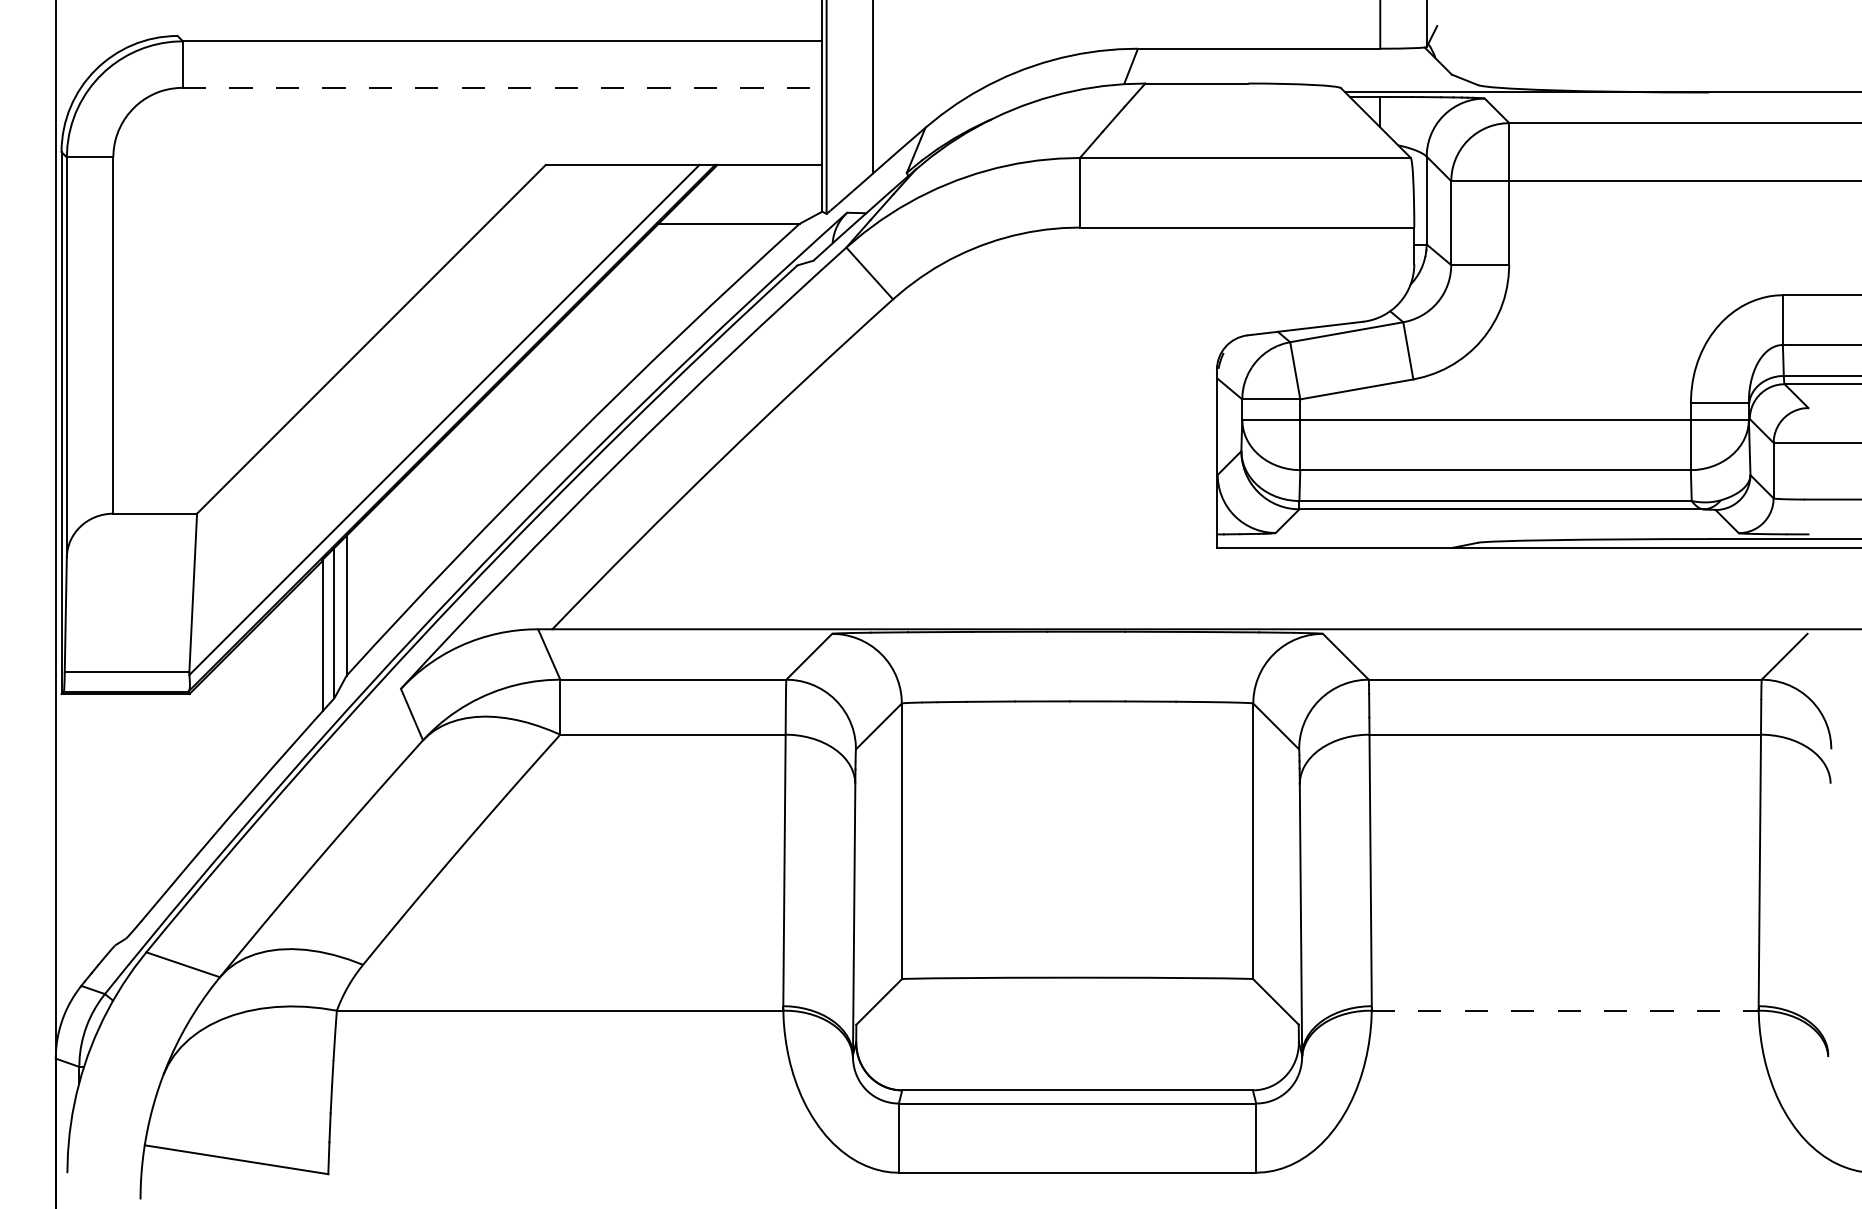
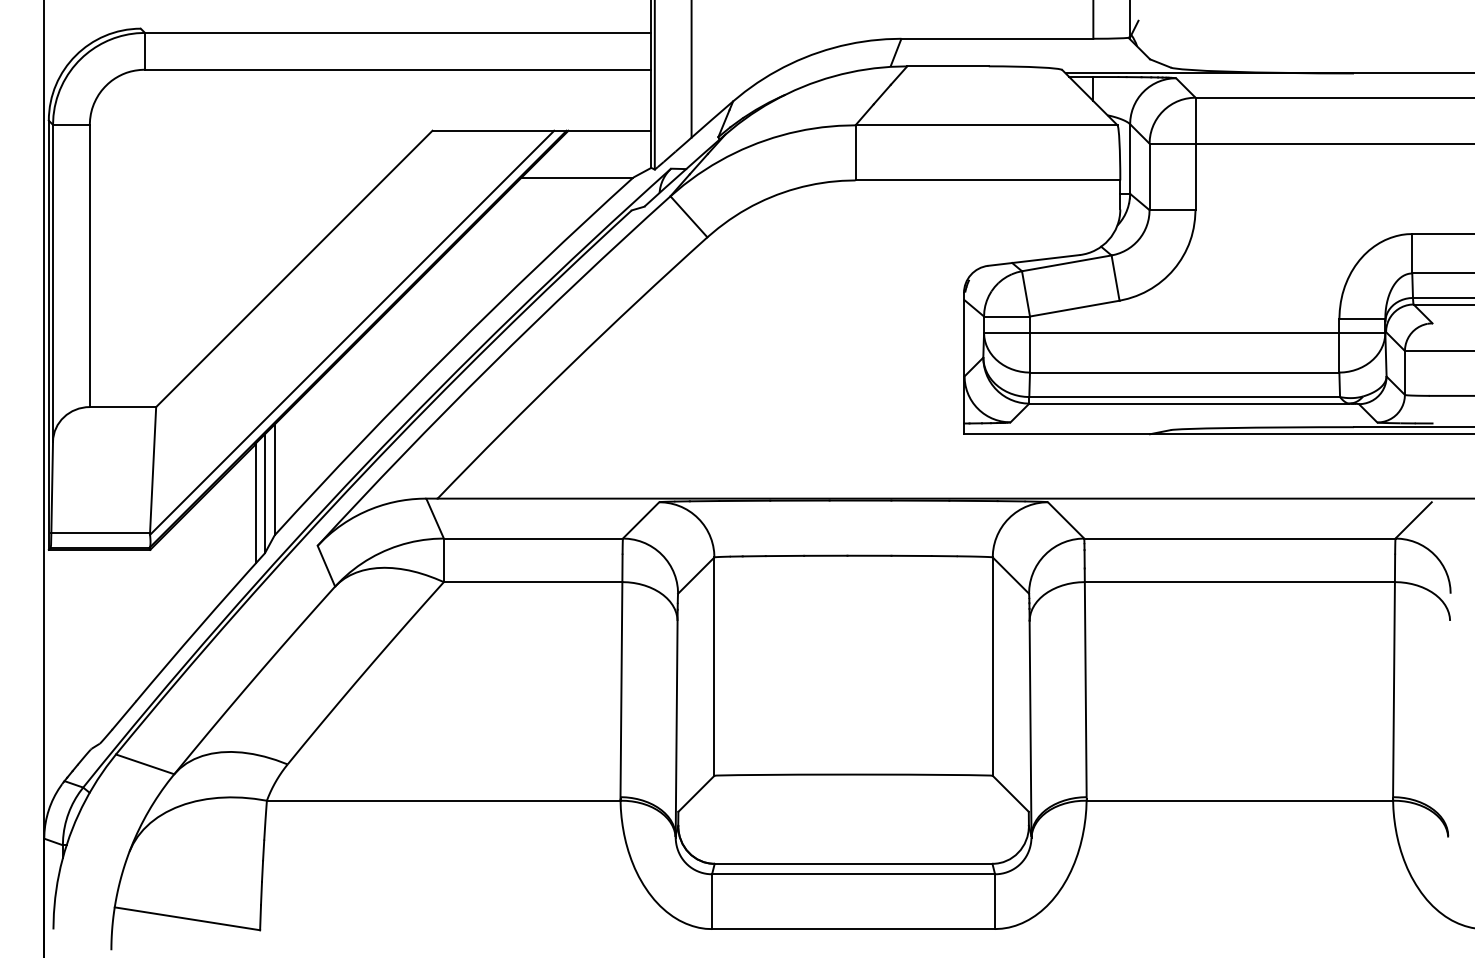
line: (503, 87) -> (398, 69), dashed -> solid
line: (1566, 1010) -> (1240, 800), dashed -> solid

